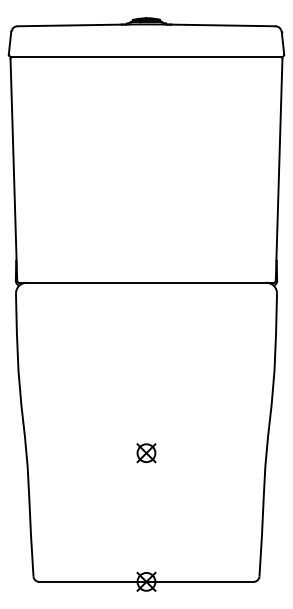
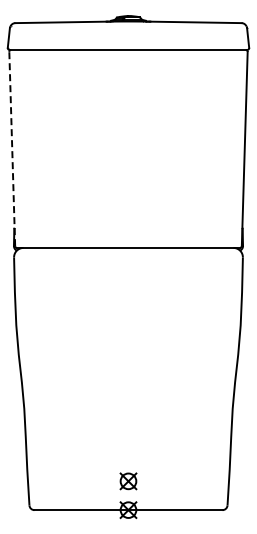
line: (14, 169) -> (12, 148), solid -> dashed
part: (146, 453) -> (128, 481), moved

